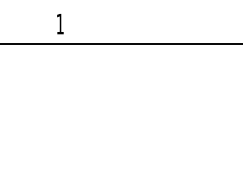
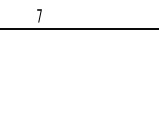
text: (60, 23) -> (39, 15), 1 -> 7

